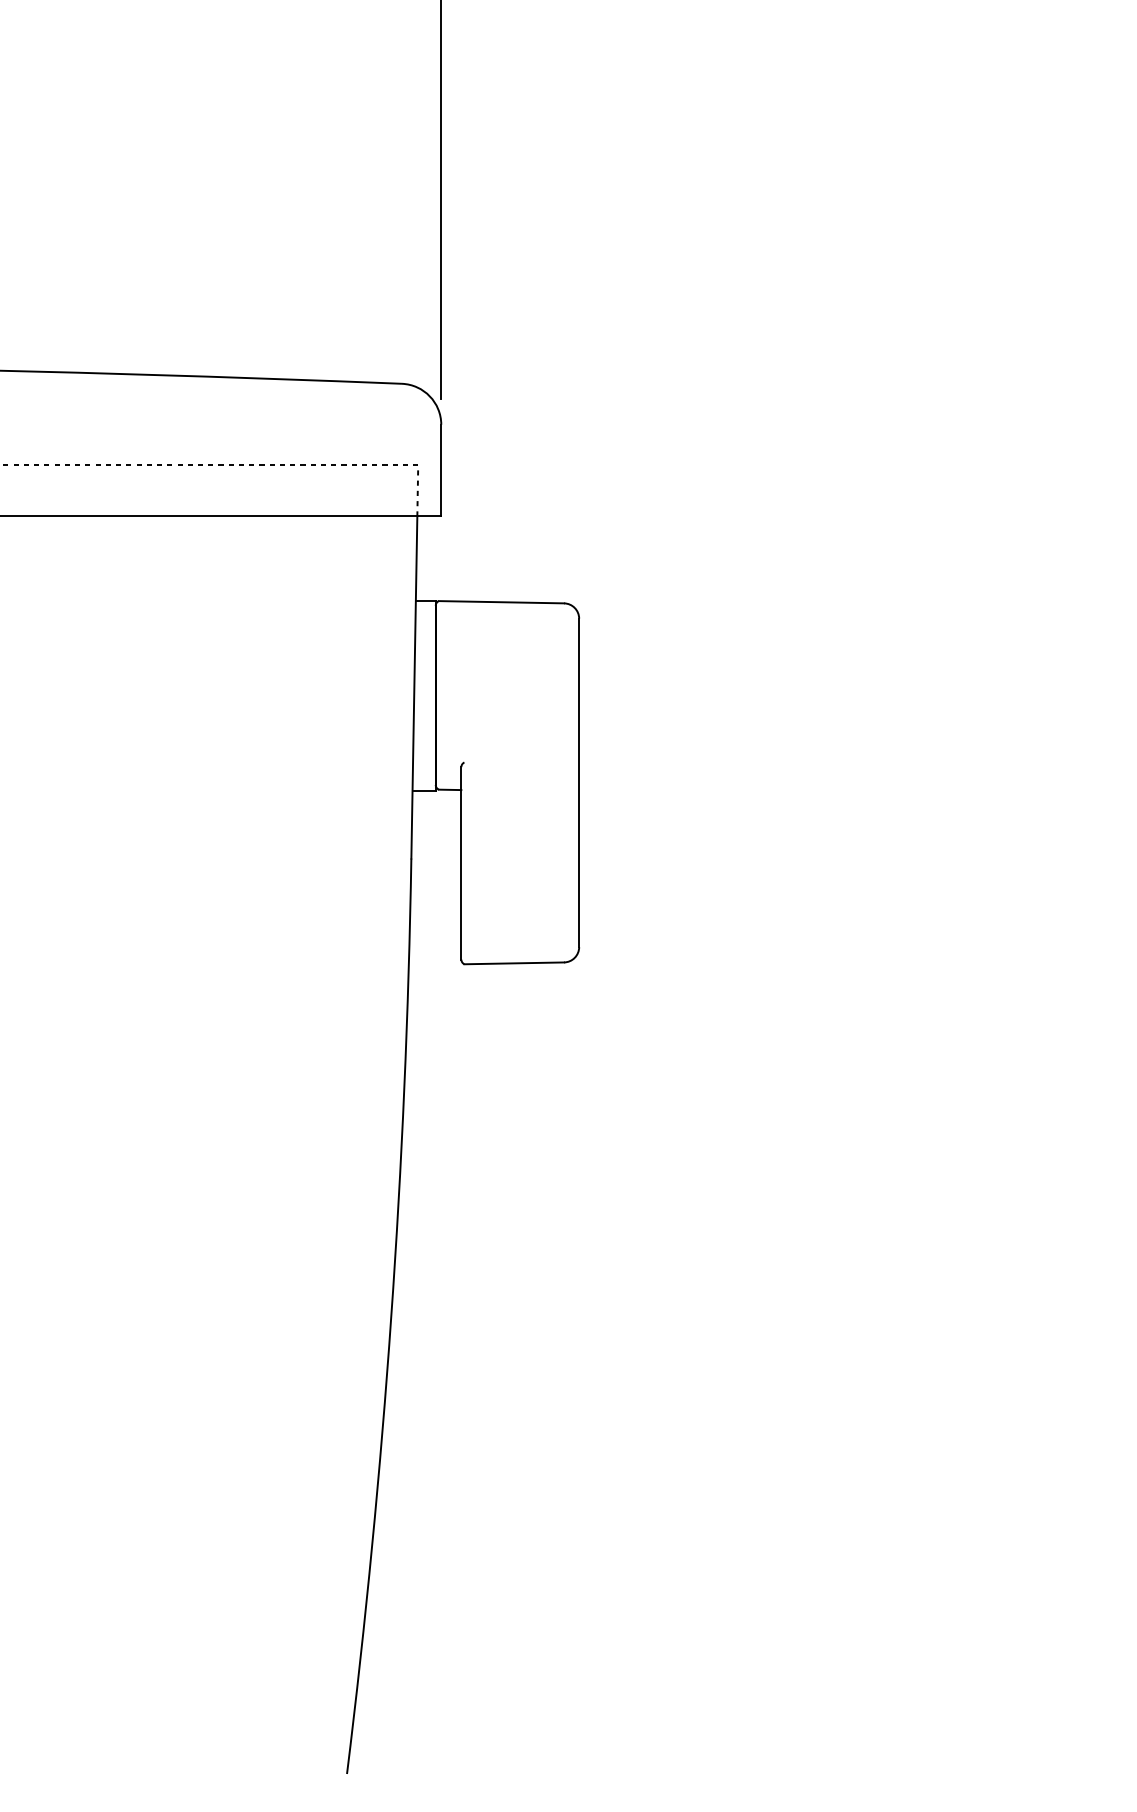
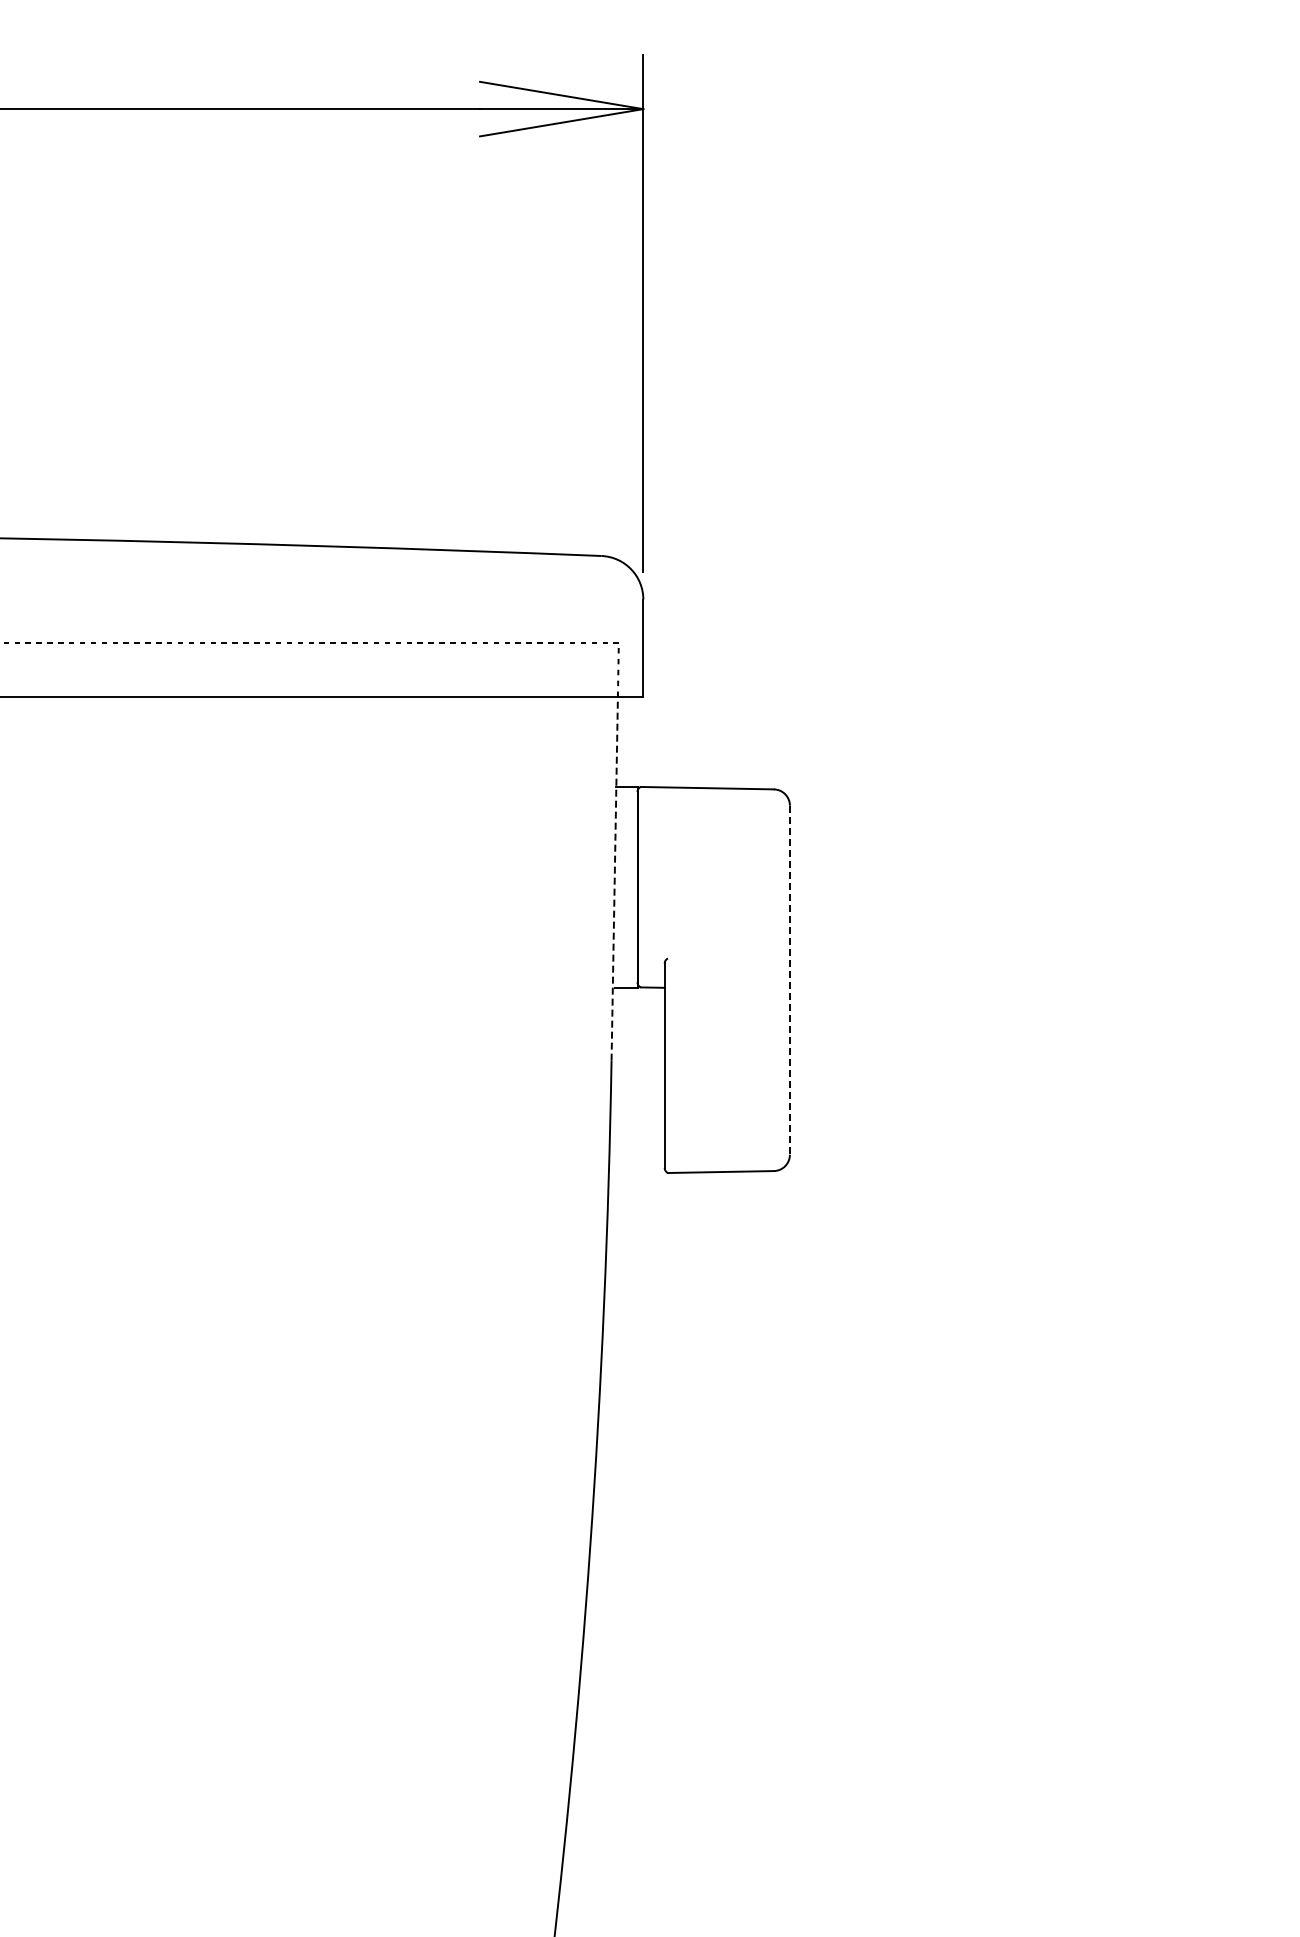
line: (414, 687) -> (614, 878), solid -> dashed
line: (578, 783) -> (789, 980), solid -> dashed

